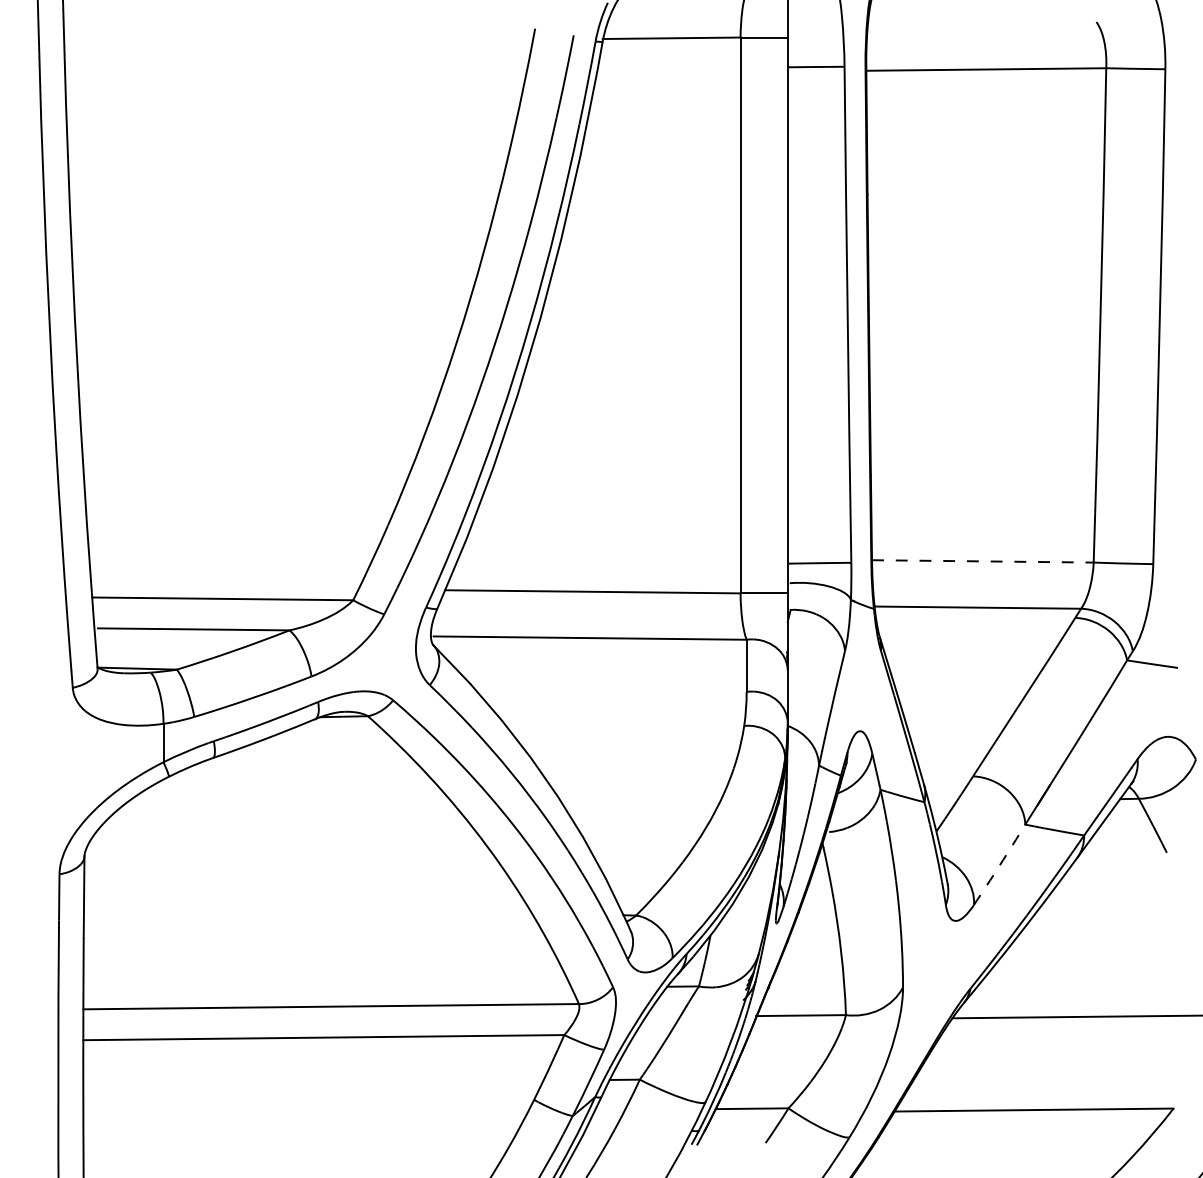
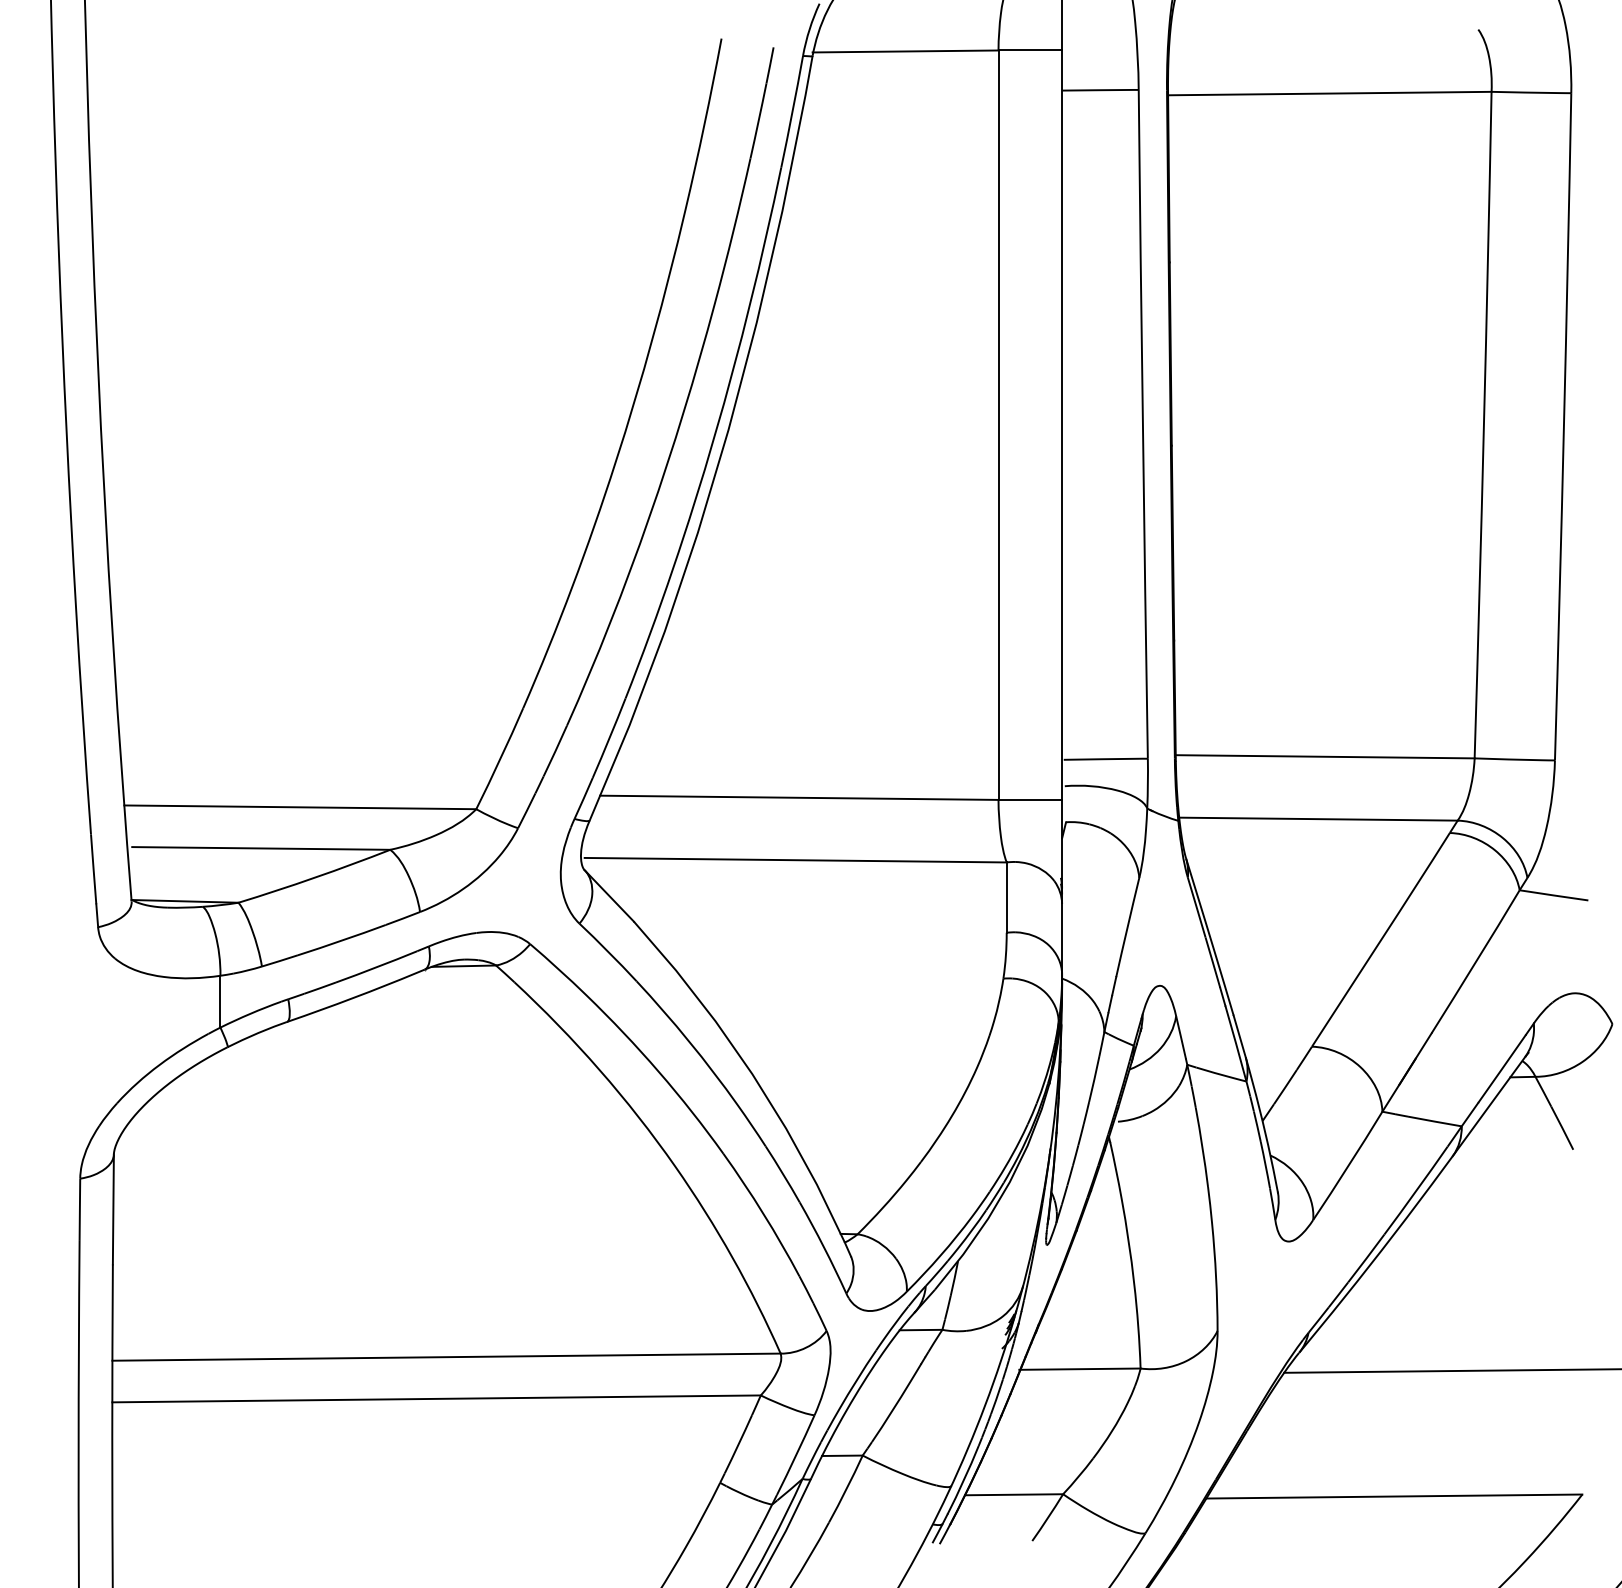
line: (982, 561) -> (1324, 756), dashed -> solid
arc: (1000, 865) -> (1348, 1166), dashed -> solid

